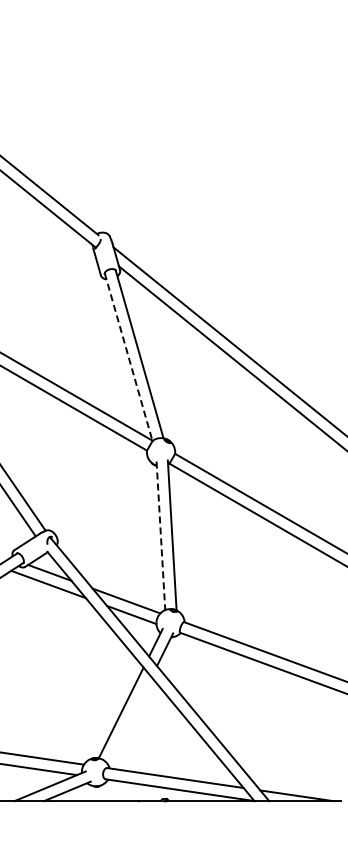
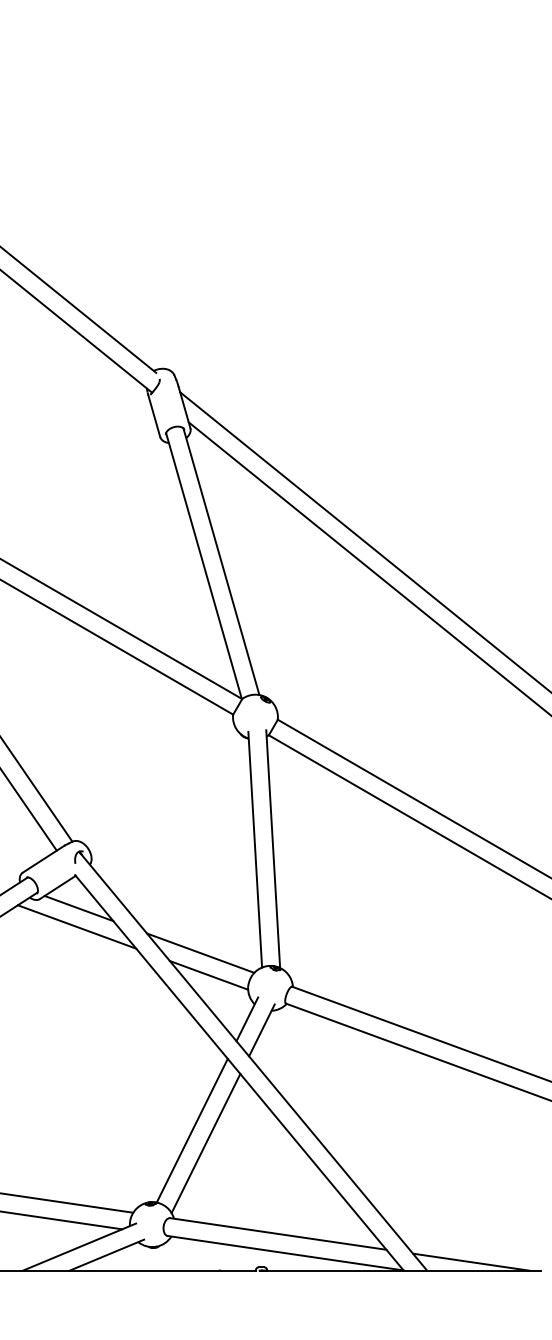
line: (128, 357) -> (203, 566), dashed -> solid
line: (160, 536) -> (254, 850), dashed -> solid
line: (129, 720) -> (205, 1142), added

